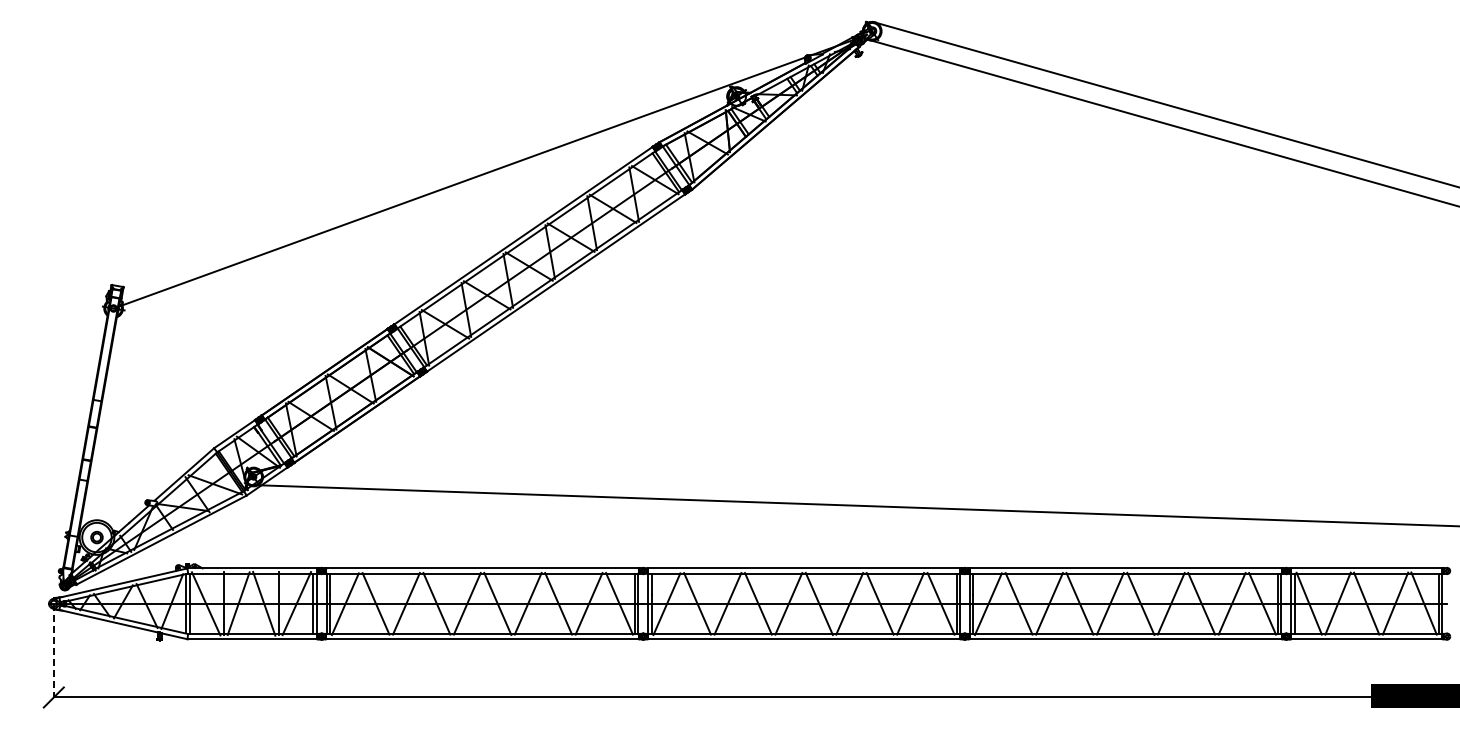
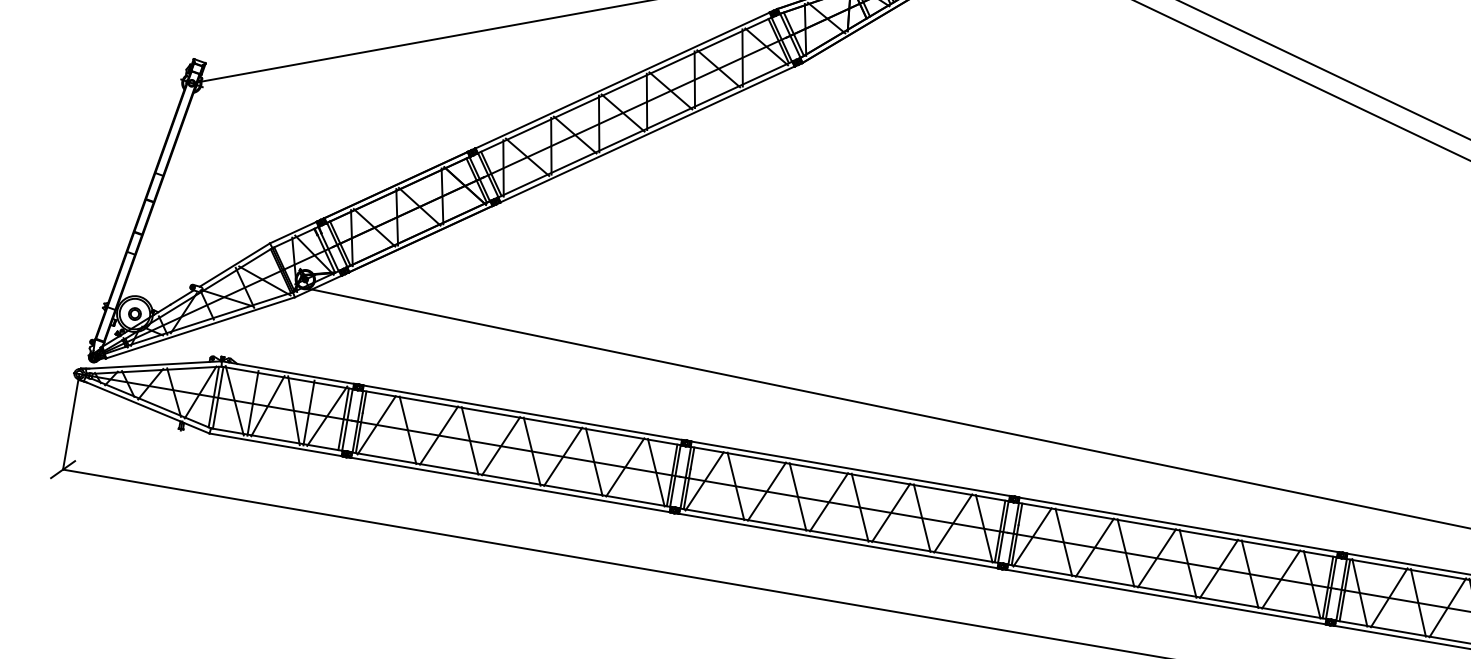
line: (53, 650) -> (70, 421), dashed -> solid

